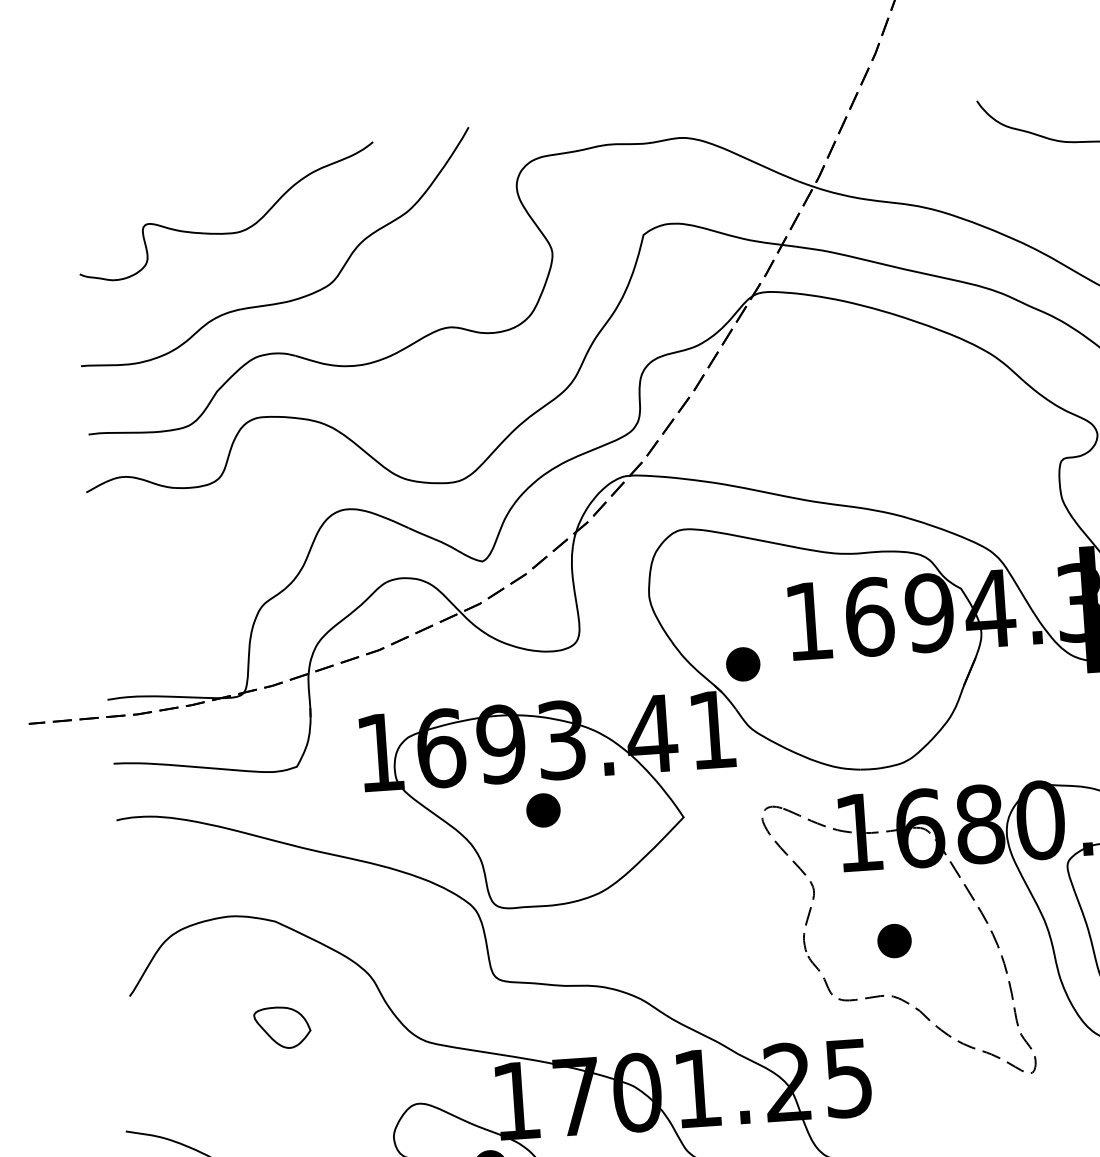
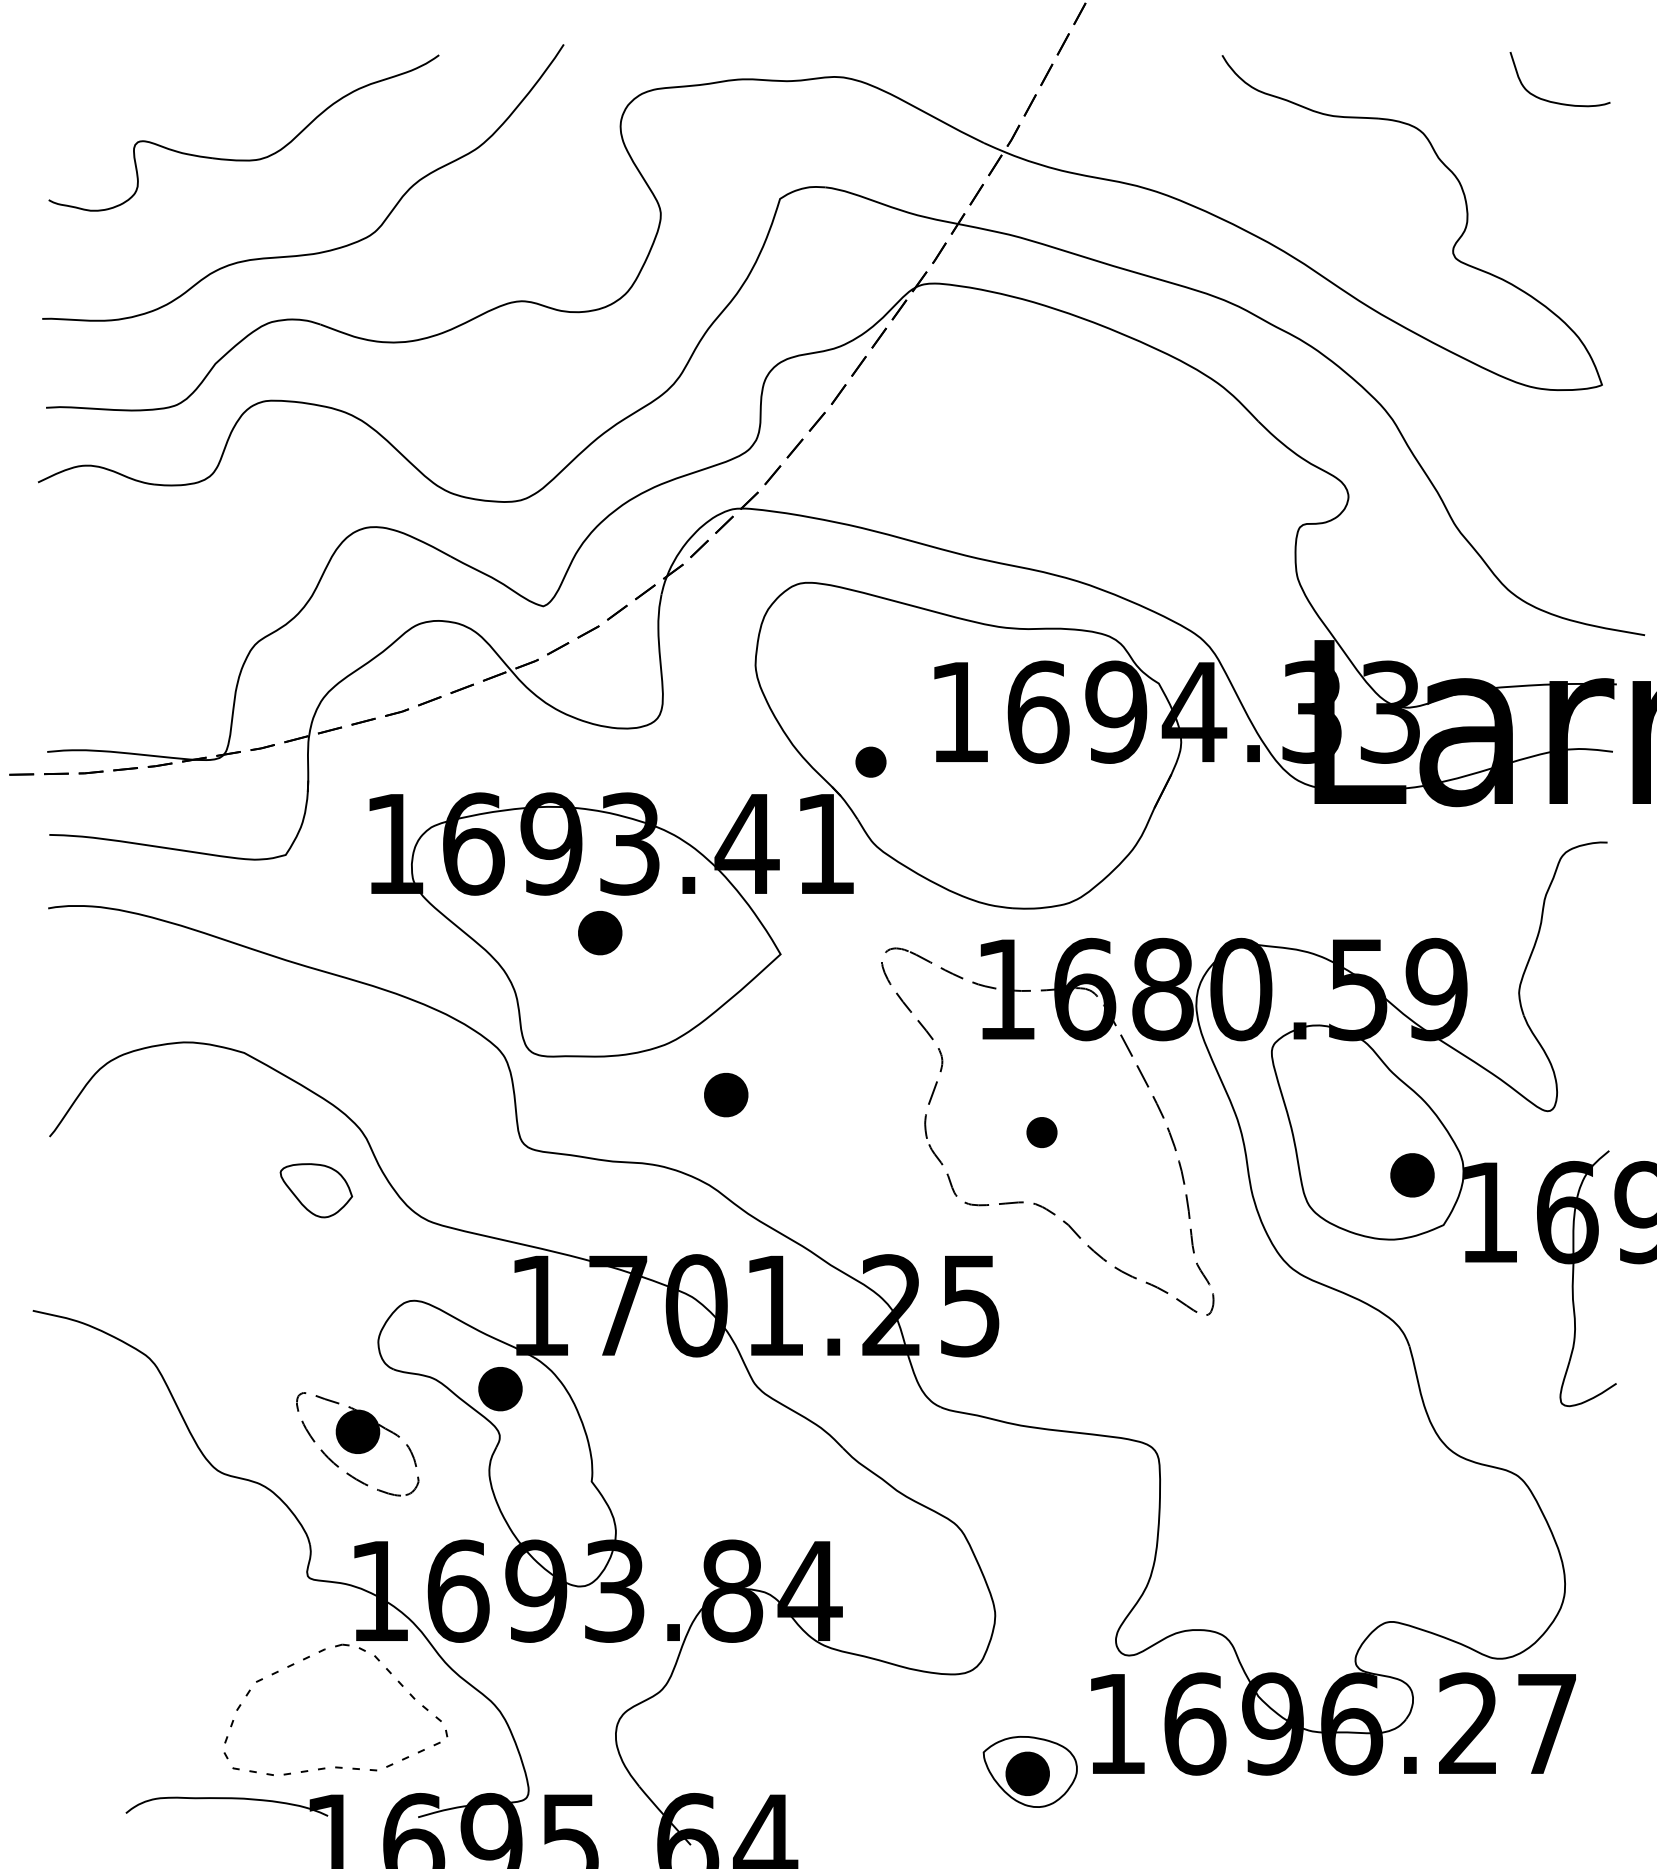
part: (742, 664) -> (870, 762), size x0.7
part: (649, 929) -> (726, 1095), added
part: (894, 941) -> (1041, 1132), size x0.7
part: (282, 1027) -> (316, 1190), moved

